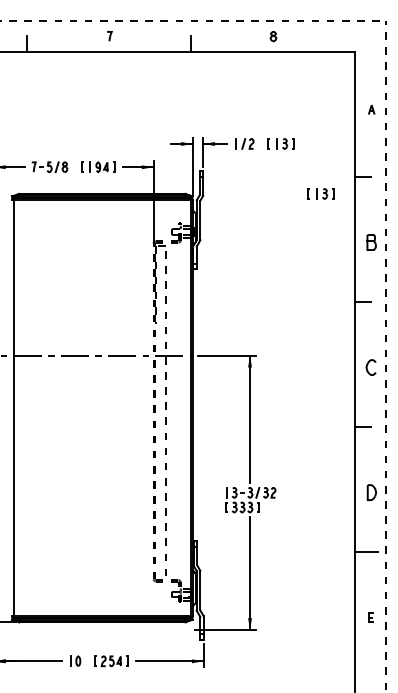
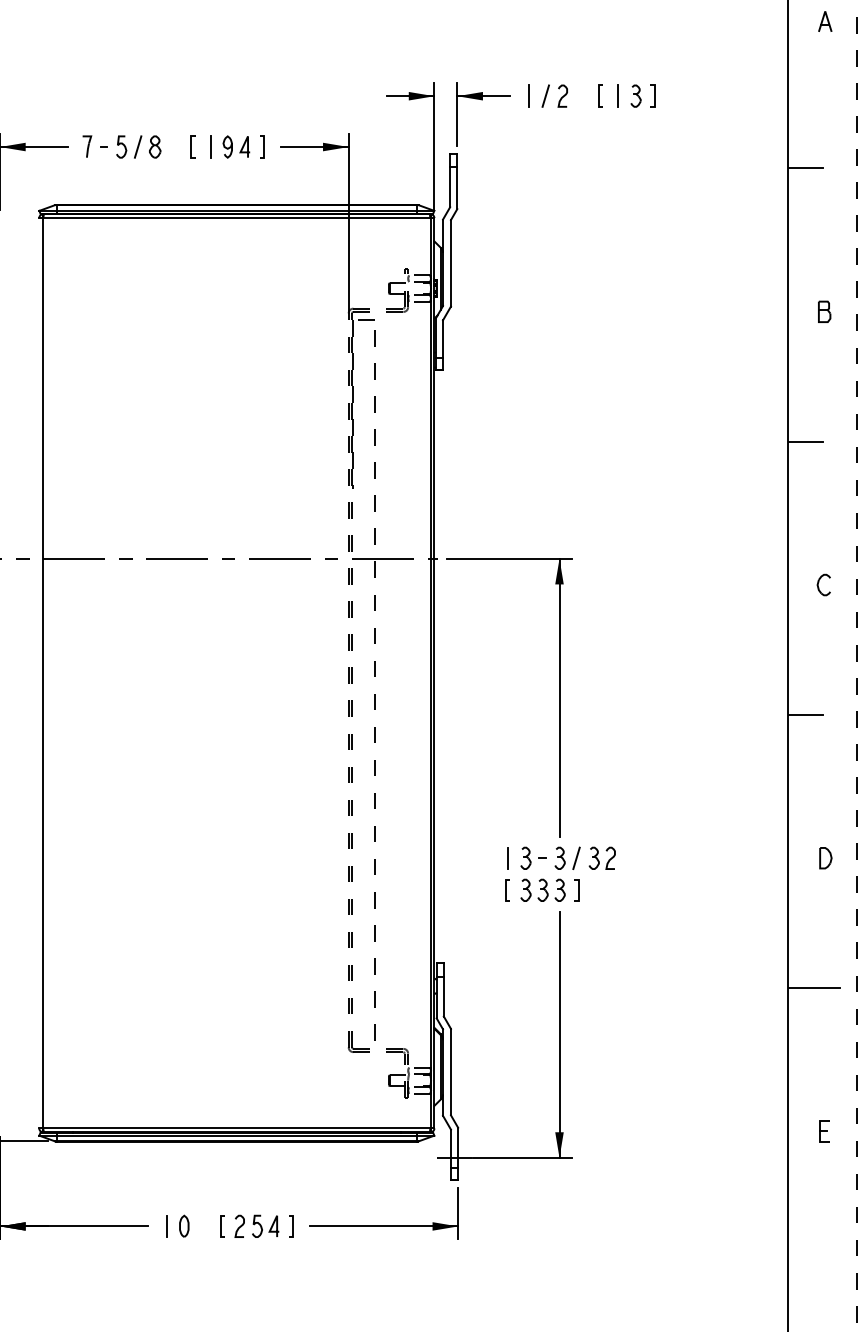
part: (320, 193) -> (713, 204), removed
part: (370, 242) -> (822, 311), size x0.62
part: (370, 367) -> (822, 584), size x0.62
part: (371, 492) -> (824, 857), size x0.62

